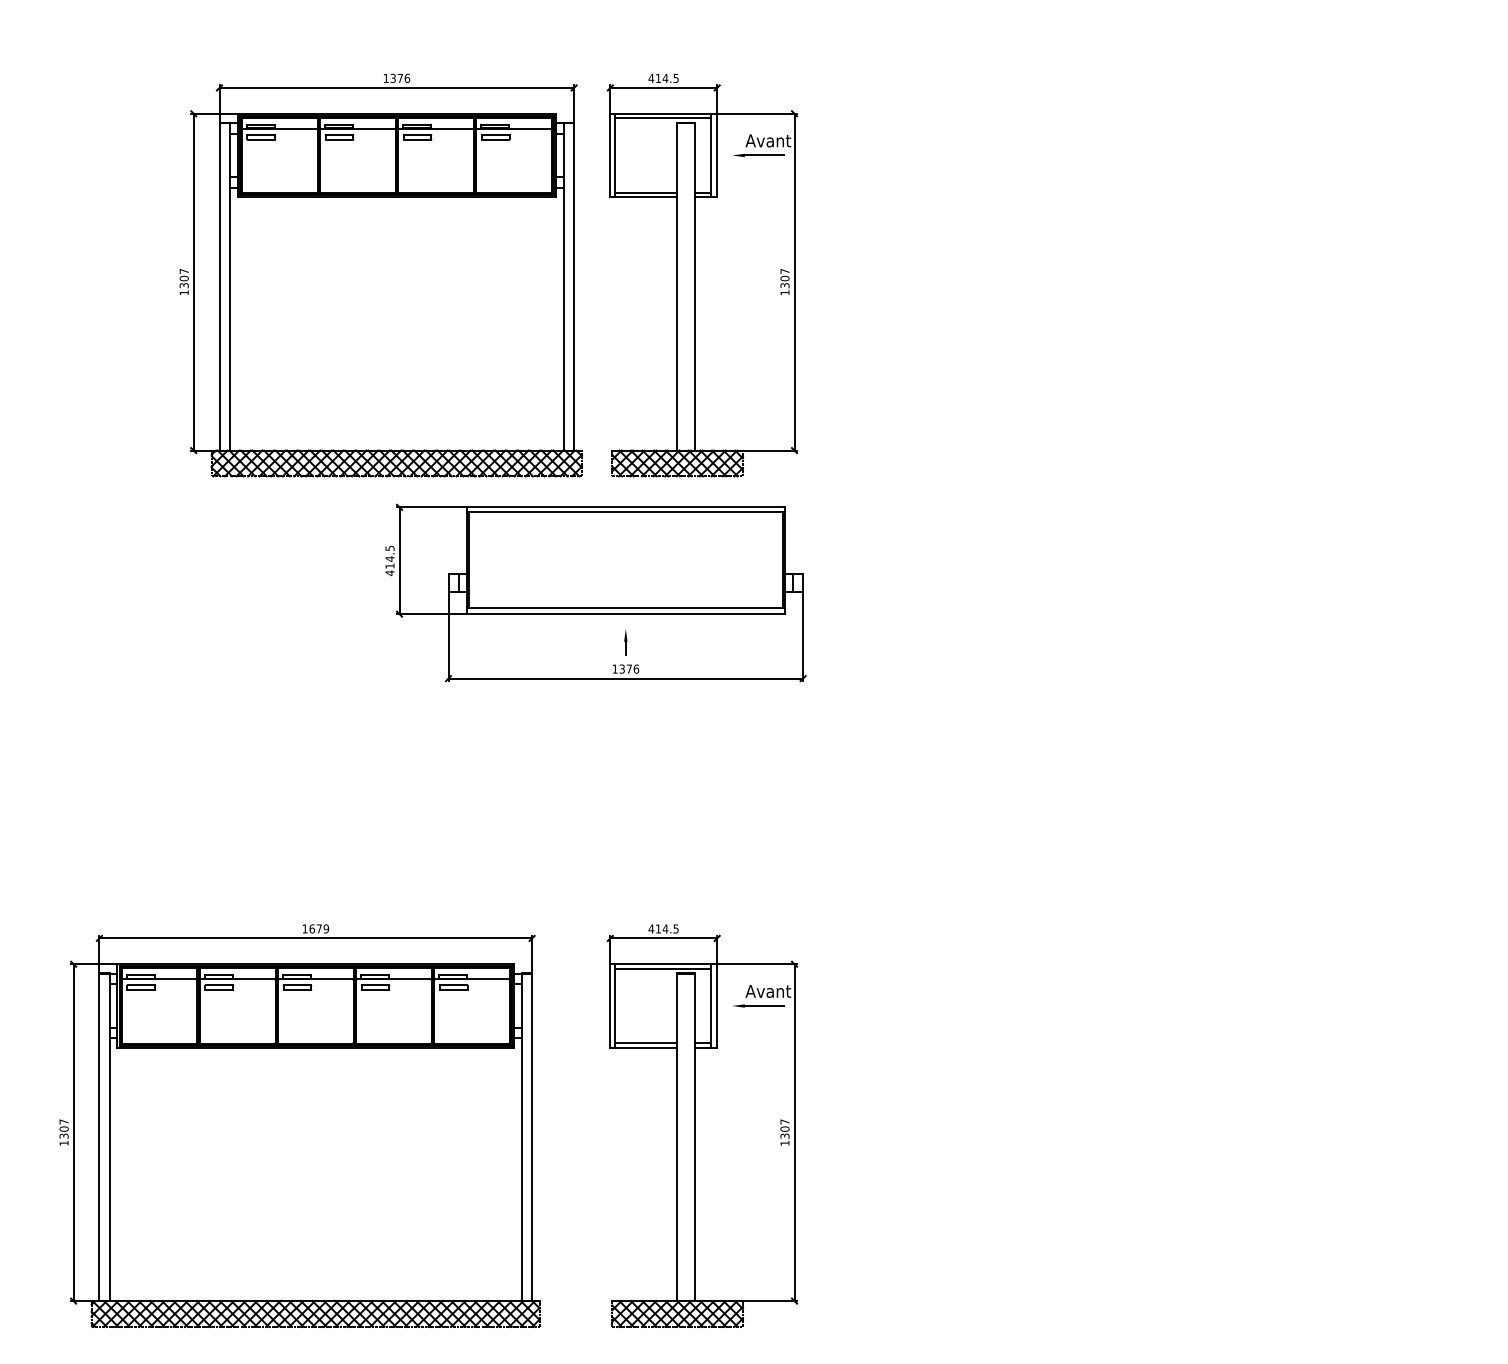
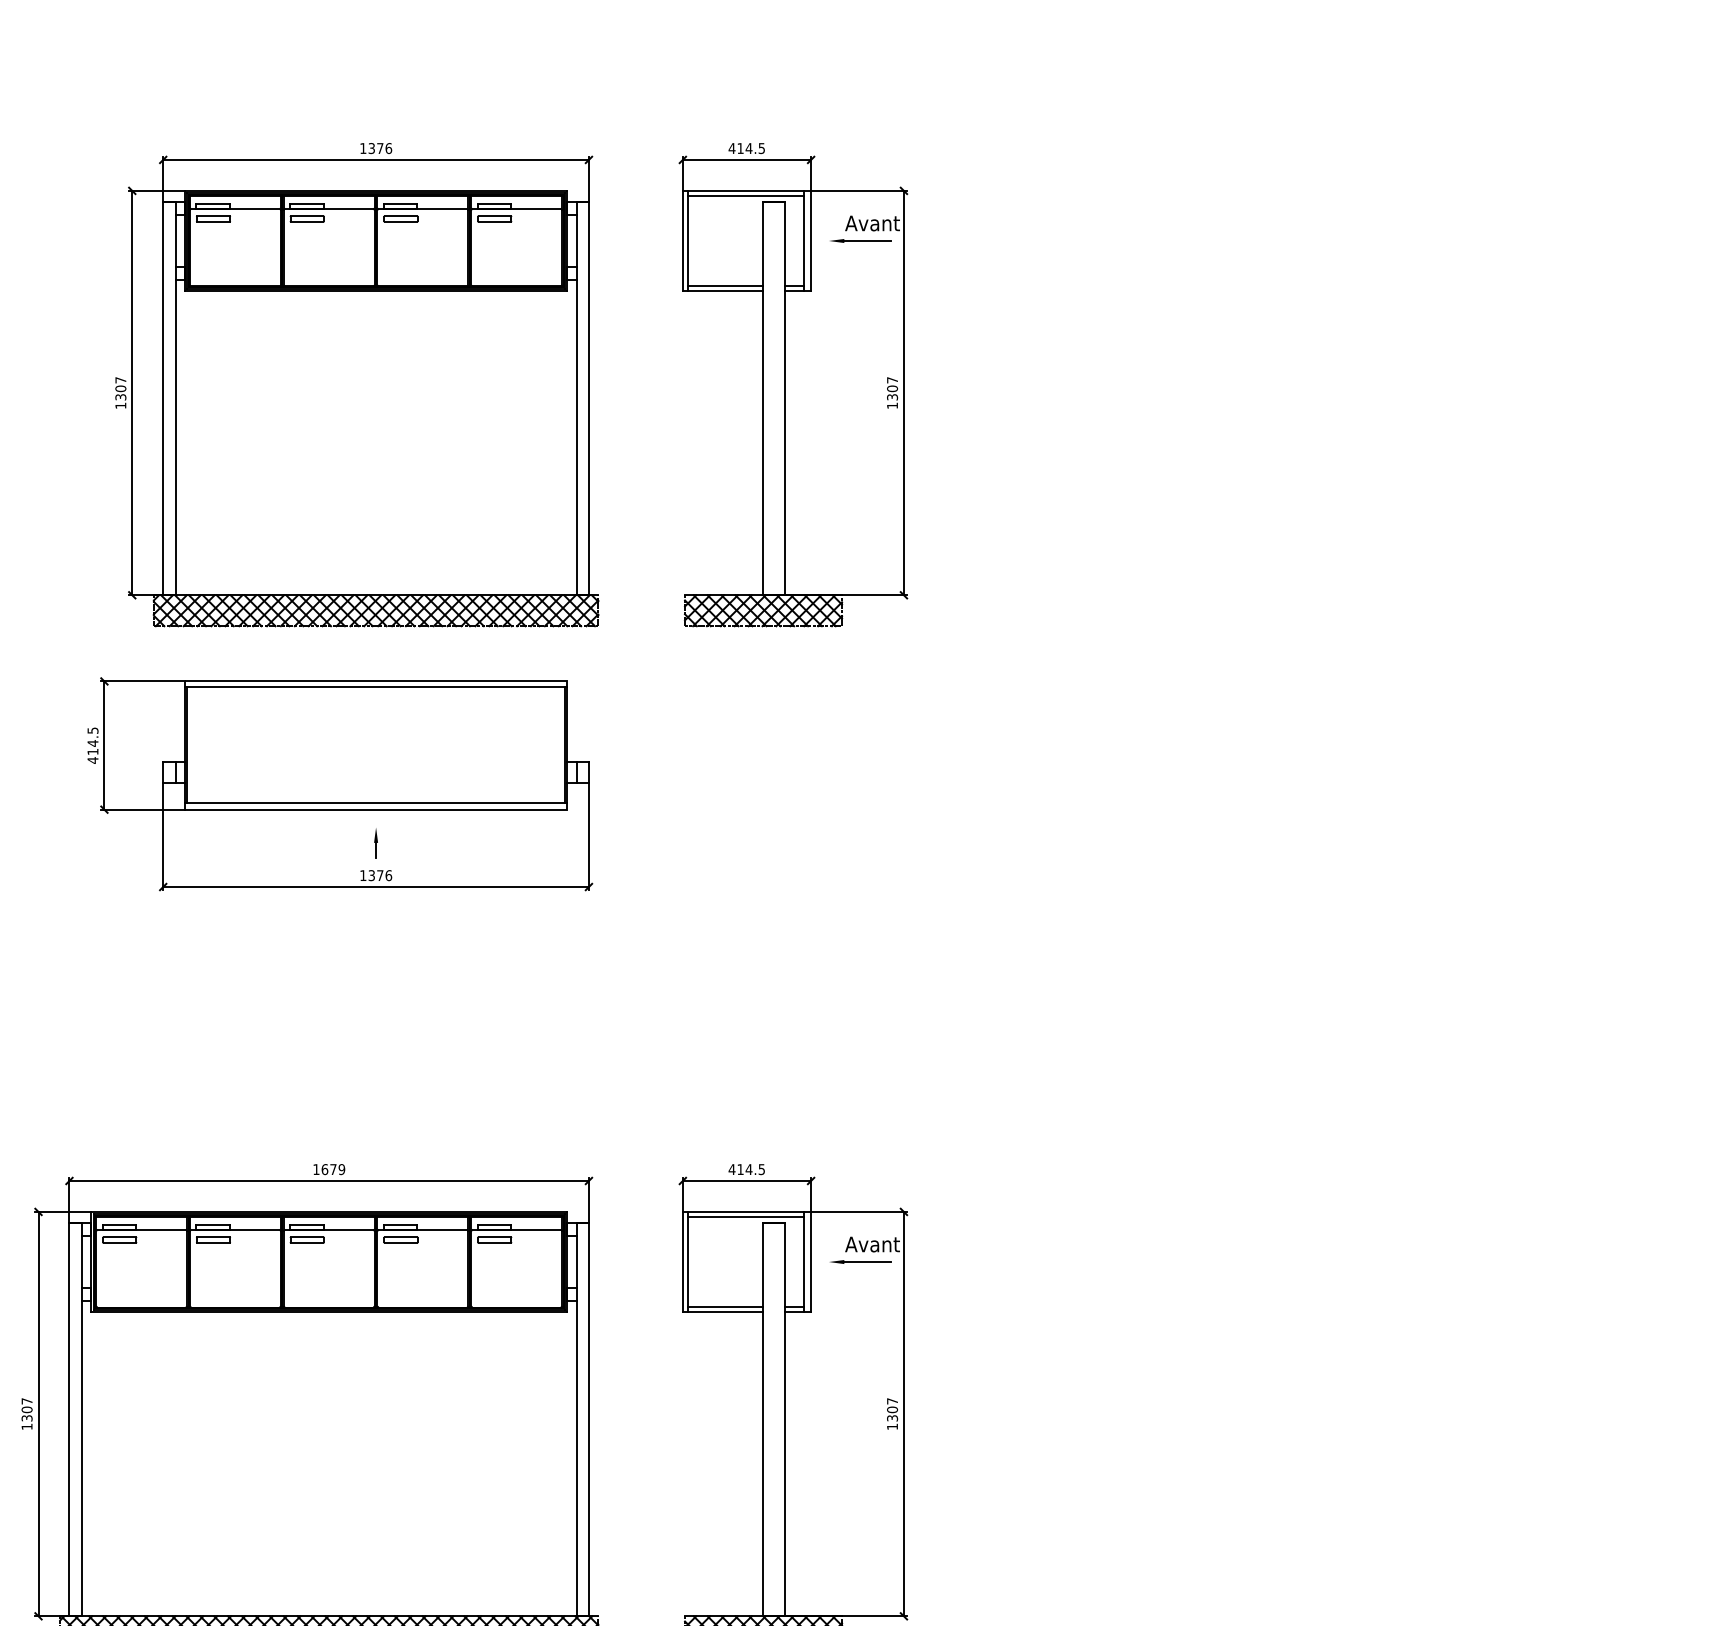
part: (380, 275) -> (356, 385), moved
part: (595, 592) -> (339, 783), moved

